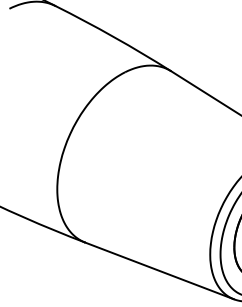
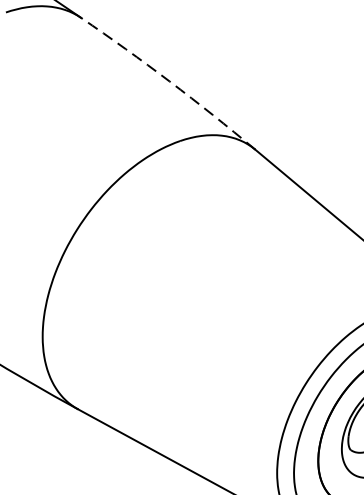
arc: (114, 37) -> (170, 82), solid -> dashed

